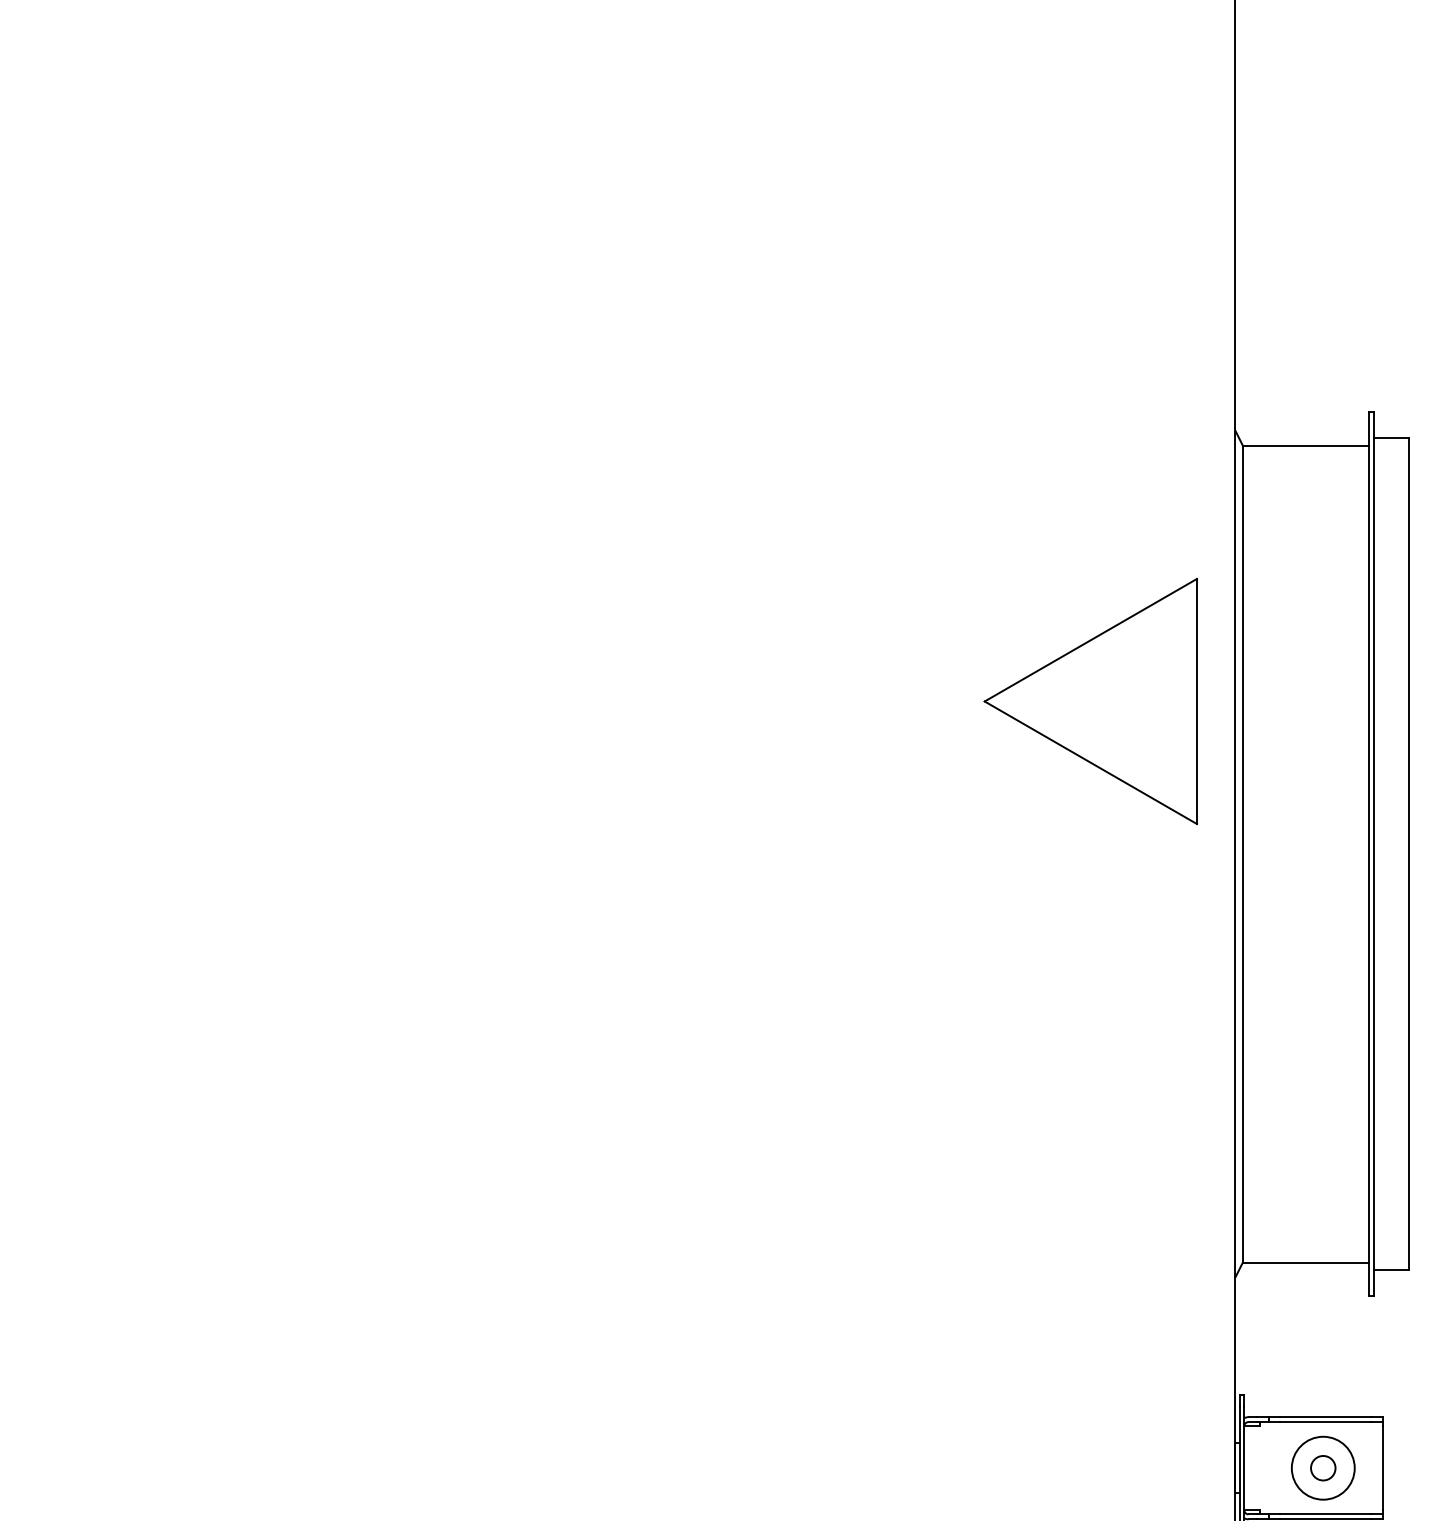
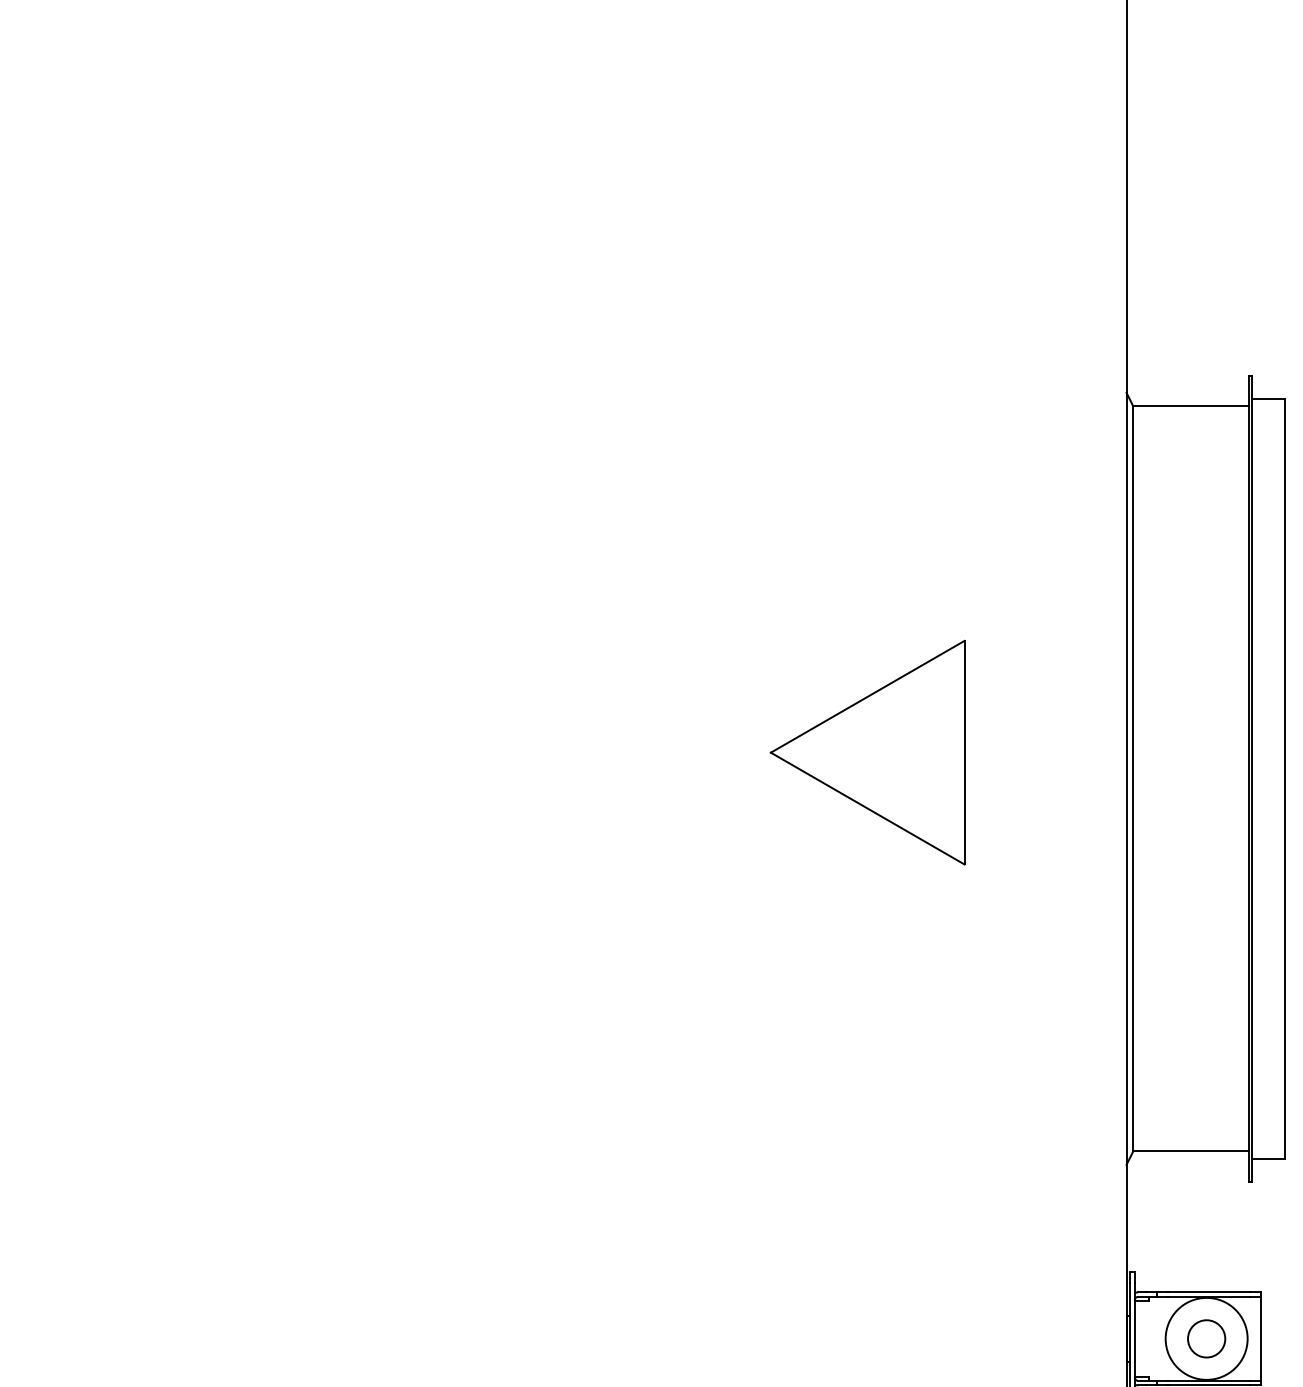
part: (1090, 701) -> (867, 752), moved
circle: (1323, 1467) -> (1206, 1338), size x1.43
circle: (1323, 1467) -> (1206, 1338), size x1.67

